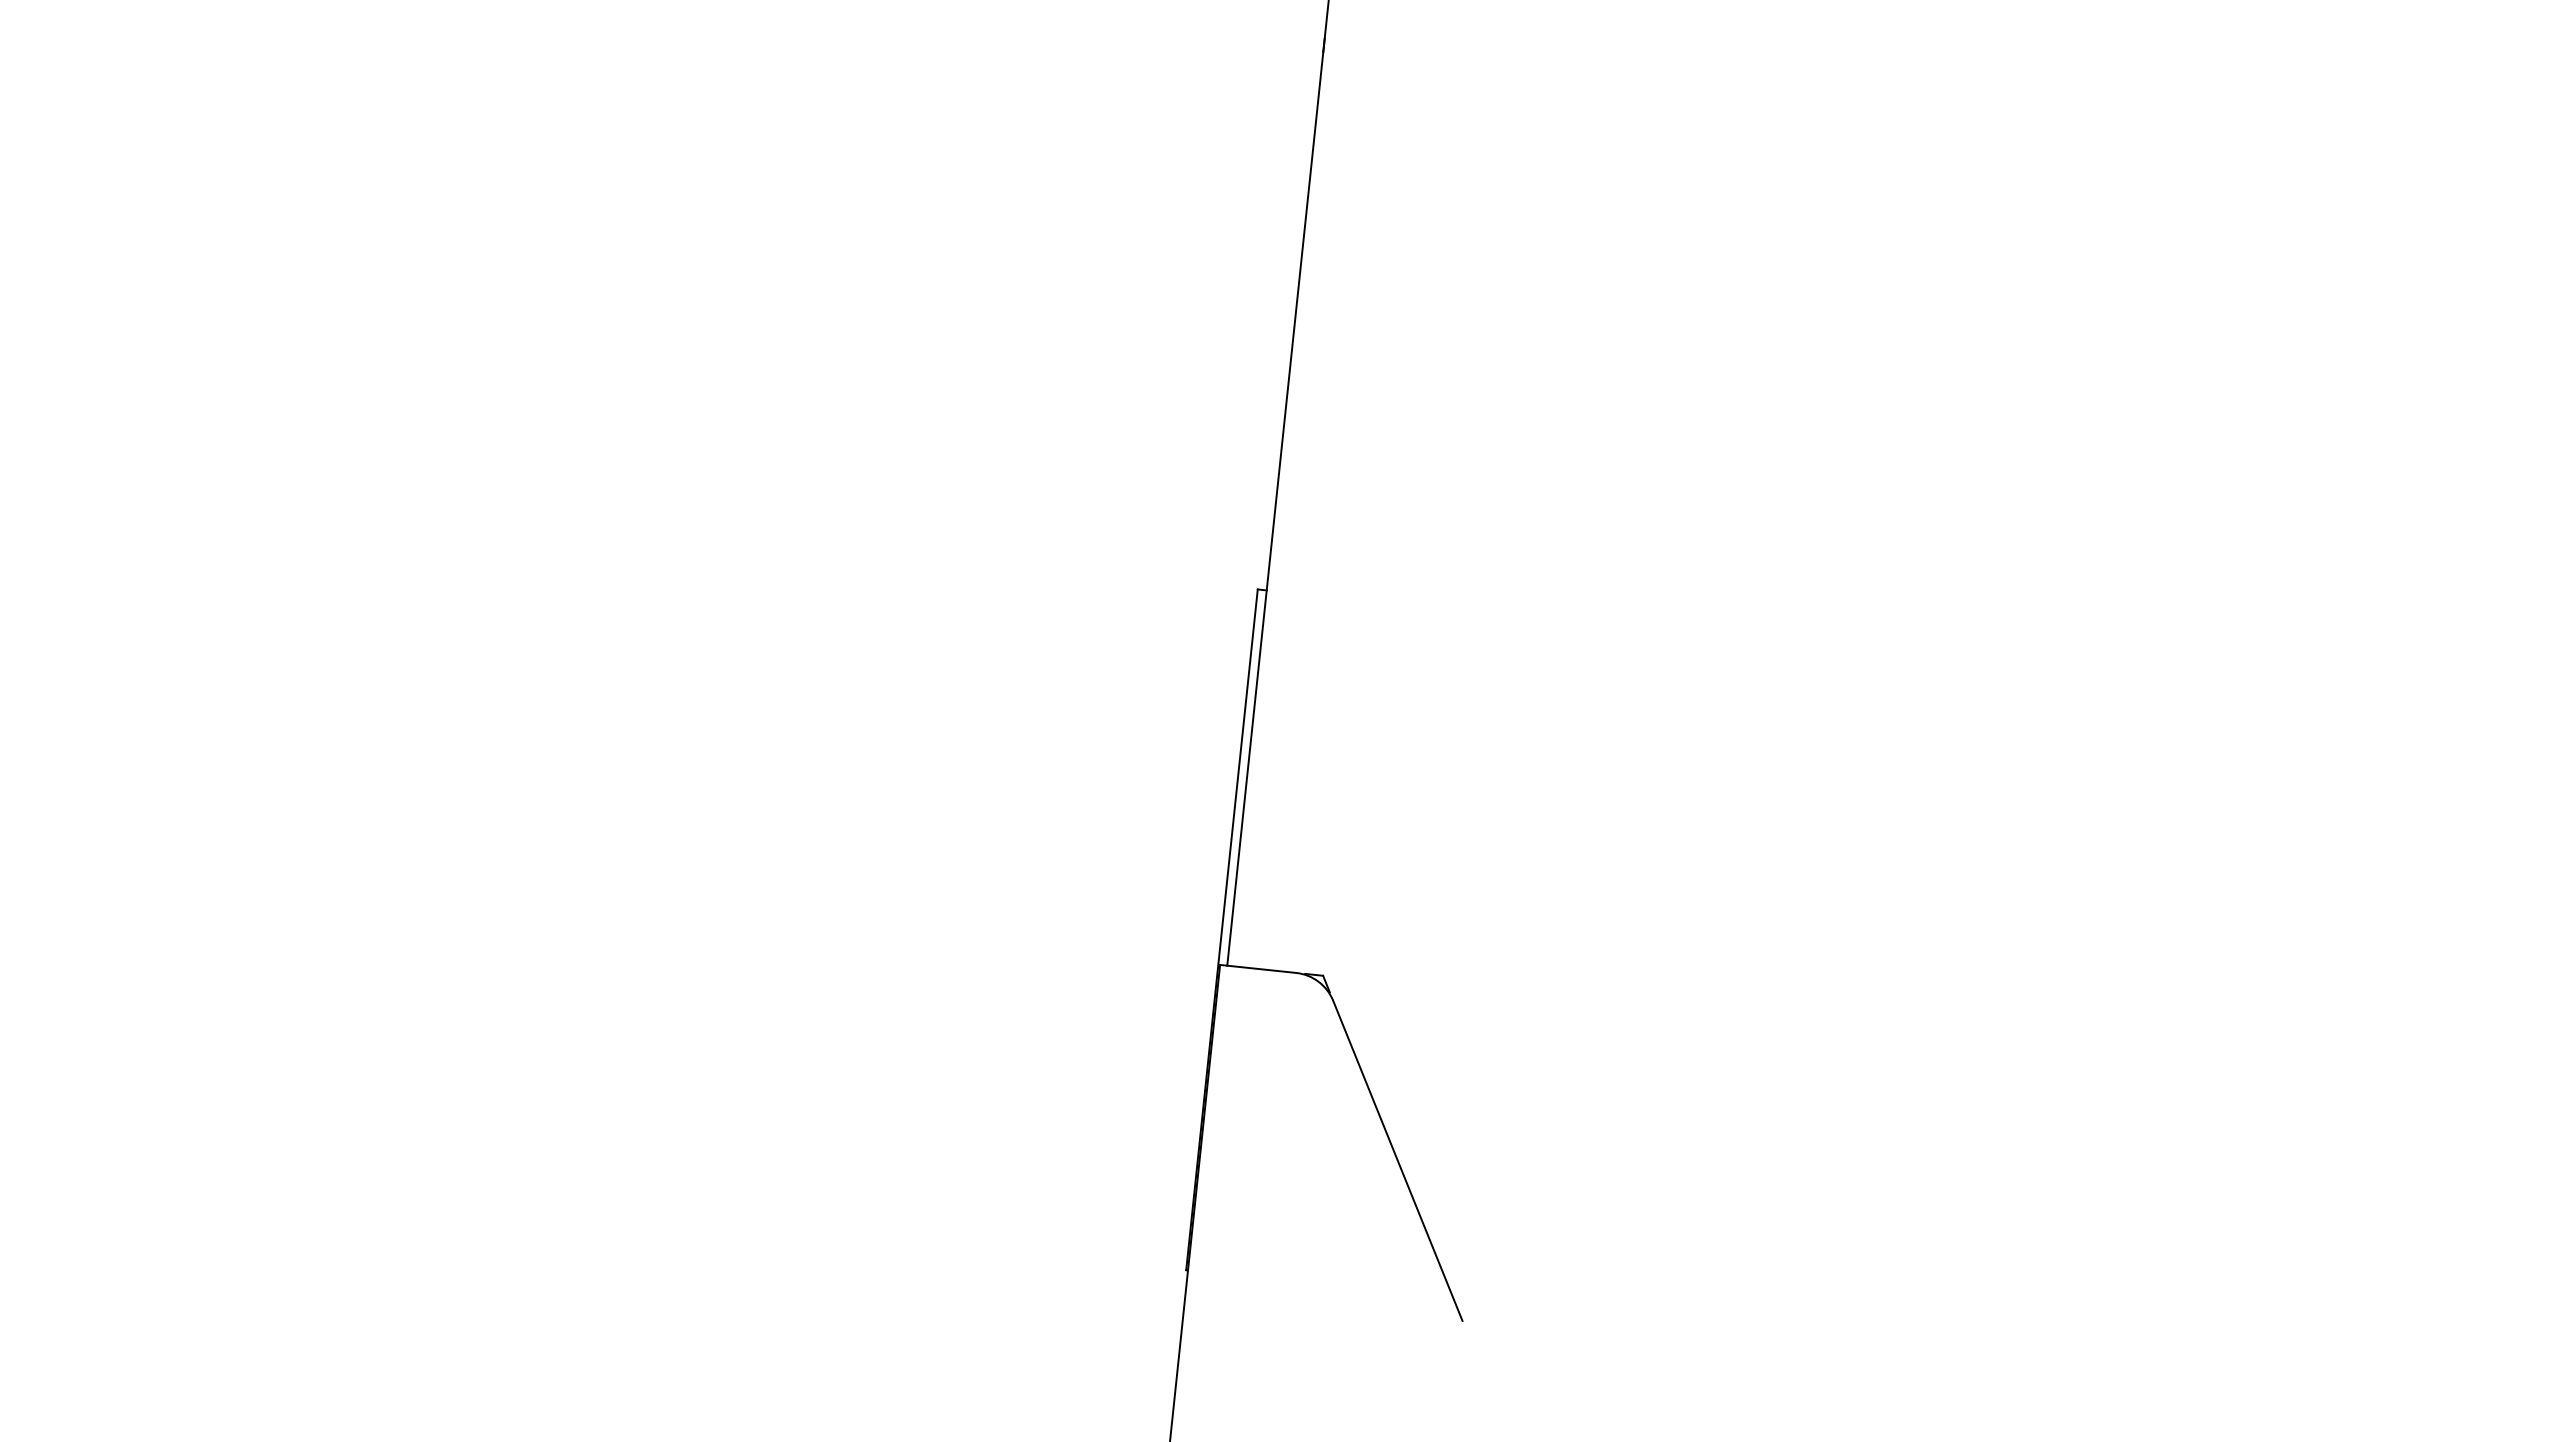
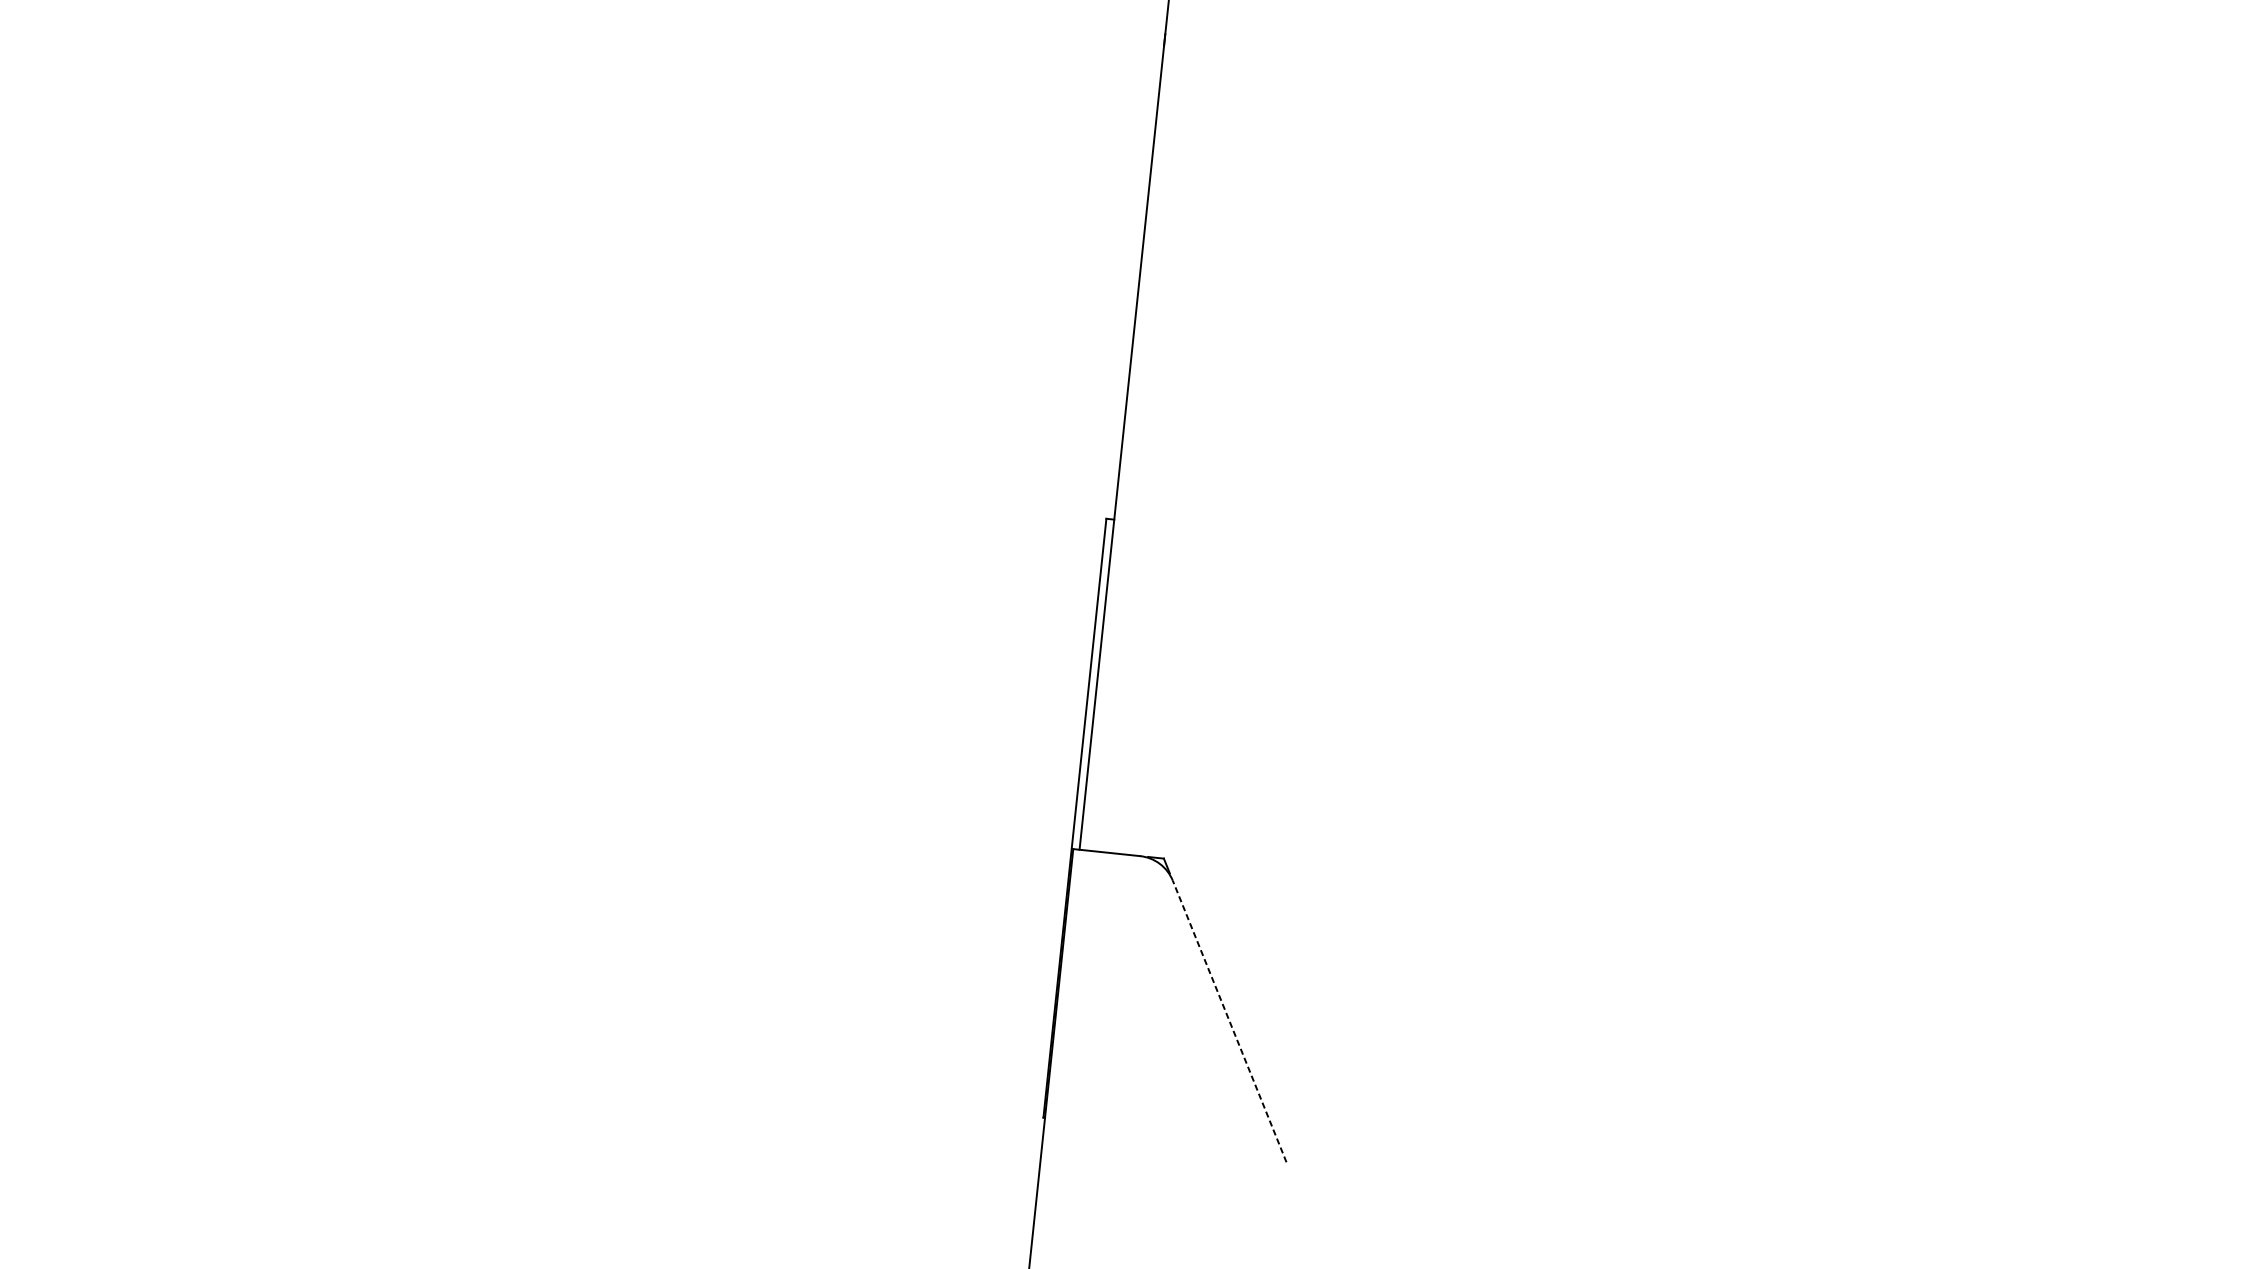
line: (1397, 1160) -> (1229, 1021), solid -> dashed

